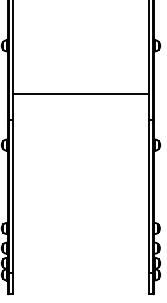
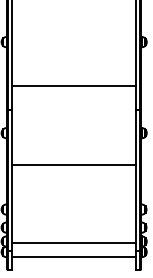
line: (81, 180) -> (74, 165), added
line: (81, 265) -> (74, 243), added
line: (81, 280) -> (74, 257), added

